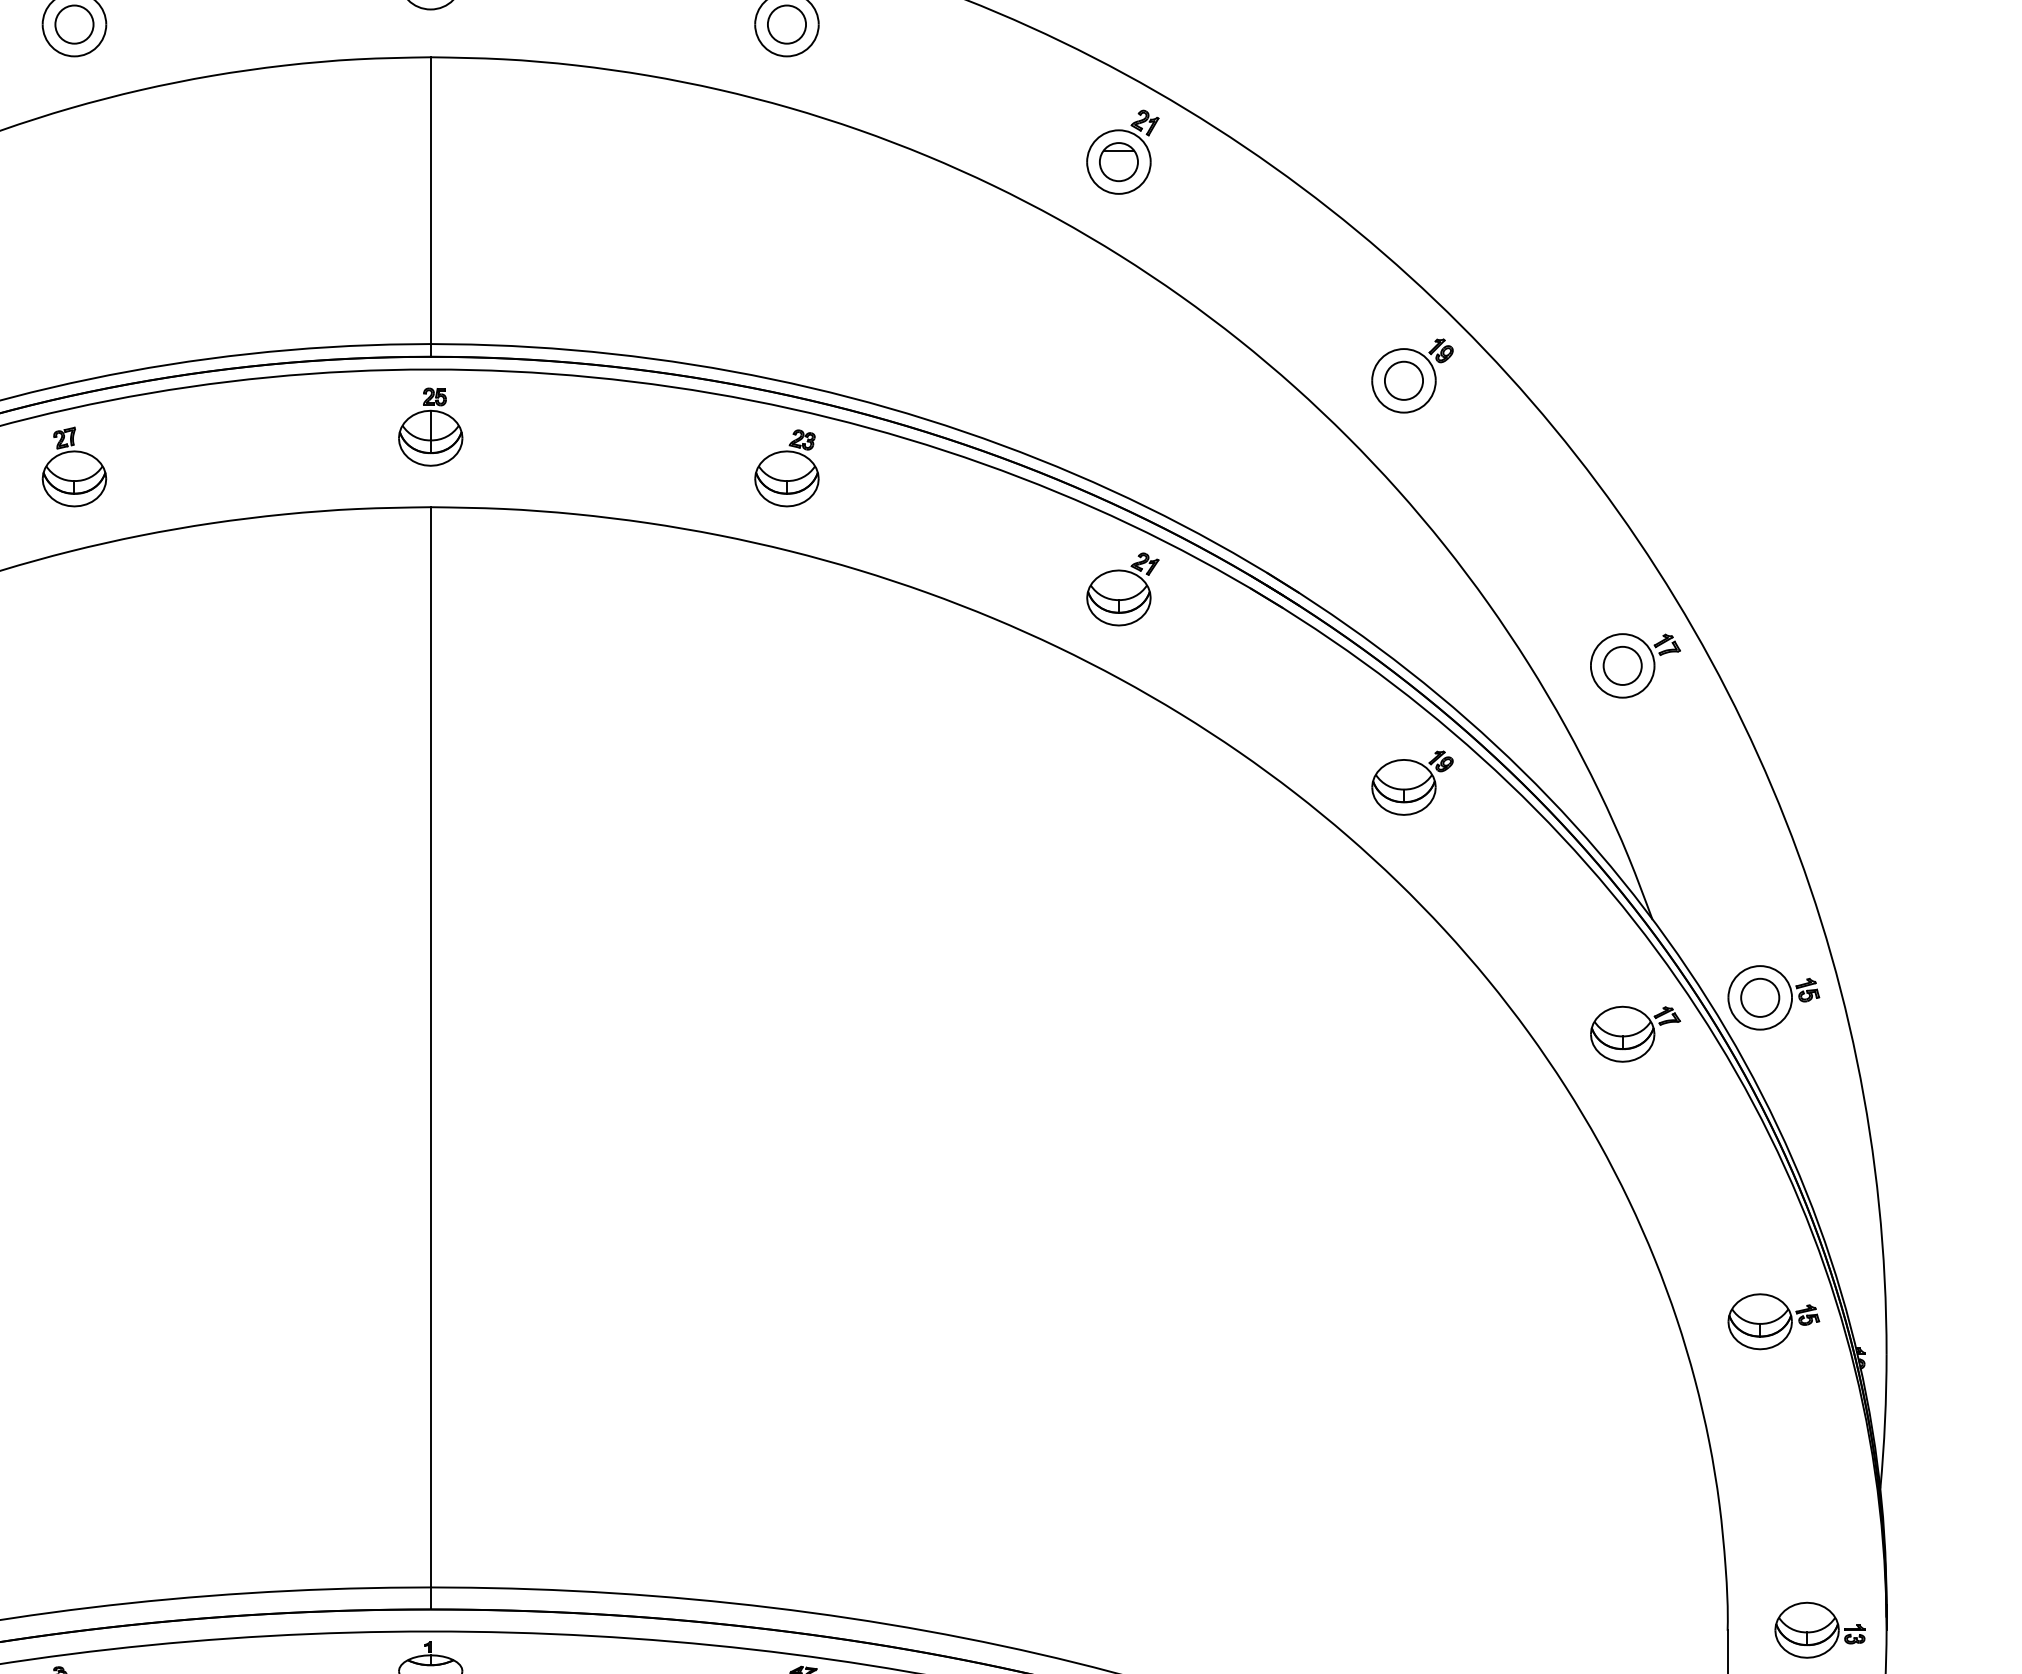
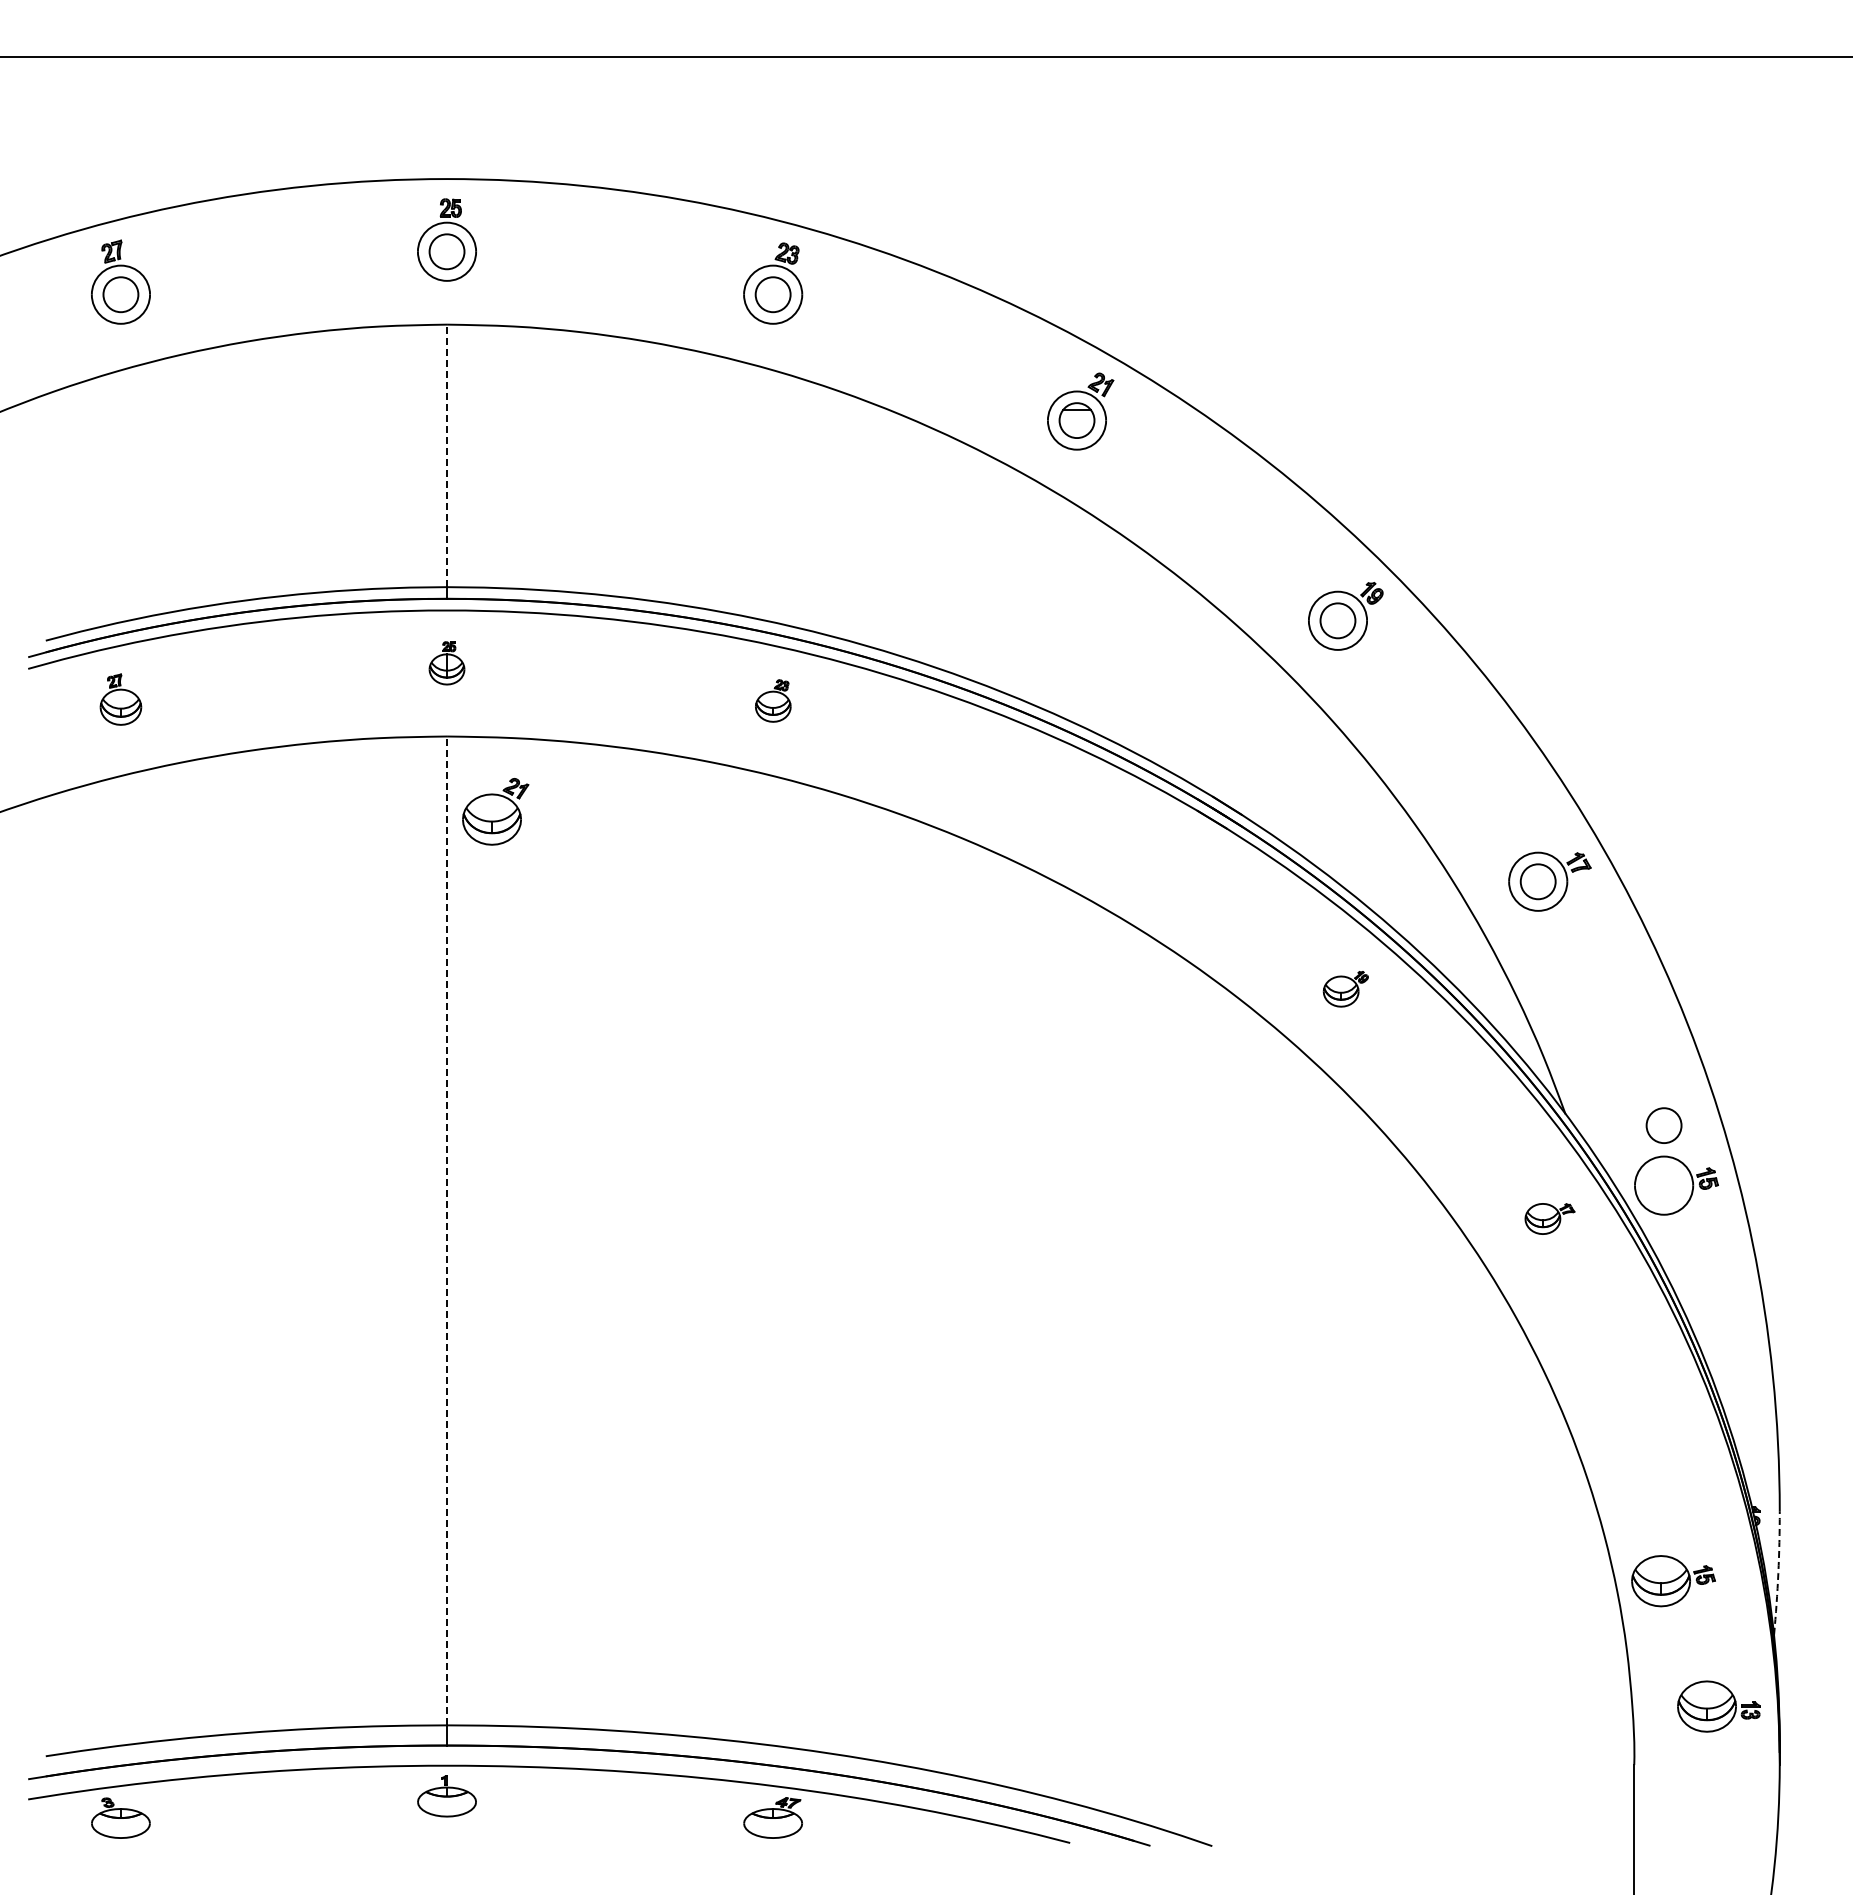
line: (431, 200) -> (447, 455), solid -> dashed
part: (430, 427) -> (446, 663), size x0.6
part: (74, 466) -> (120, 699), size x0.7
part: (787, 467) -> (773, 700), size x0.6
part: (1122, 589) -> (495, 811), moved
part: (1412, 783) -> (1345, 989), size x0.6
circle: (1759, 997) -> (1663, 1125), moved
part: (1635, 1033) -> (1549, 1218), size x0.6
line: (431, 1046) -> (447, 1230), solid -> dashed
part: (1773, 1322) -> (1673, 1581), moved
arc: (1885, 1421) -> (1778, 1573), solid -> dashed
part: (1819, 1630) -> (1718, 1706), moved

